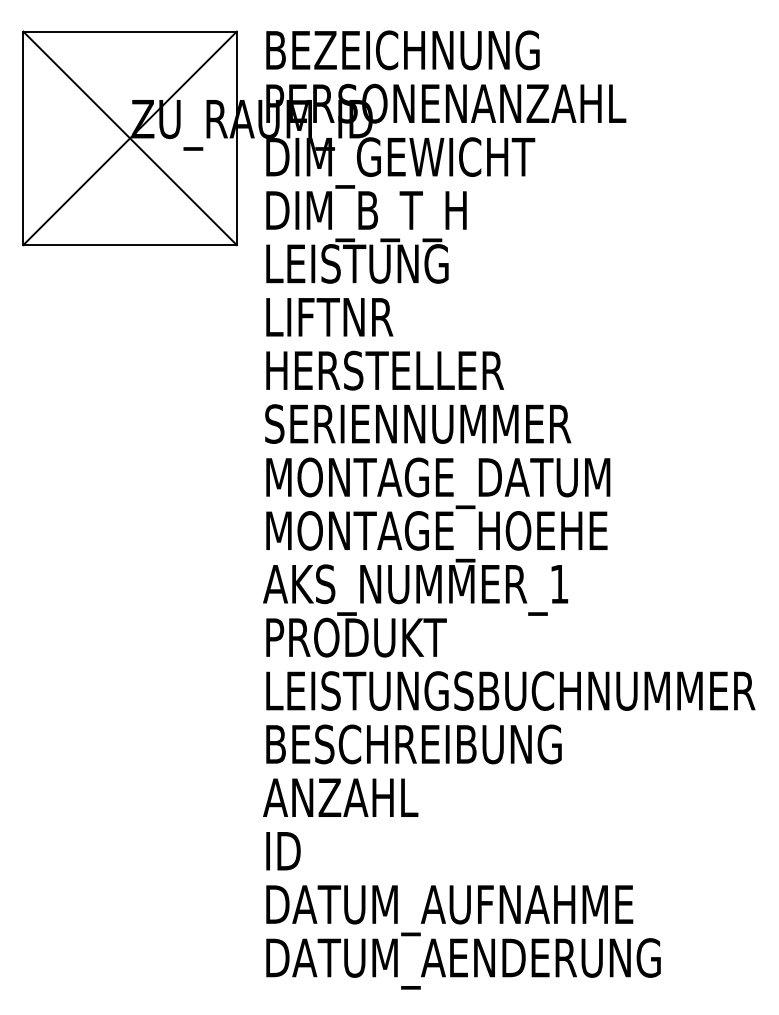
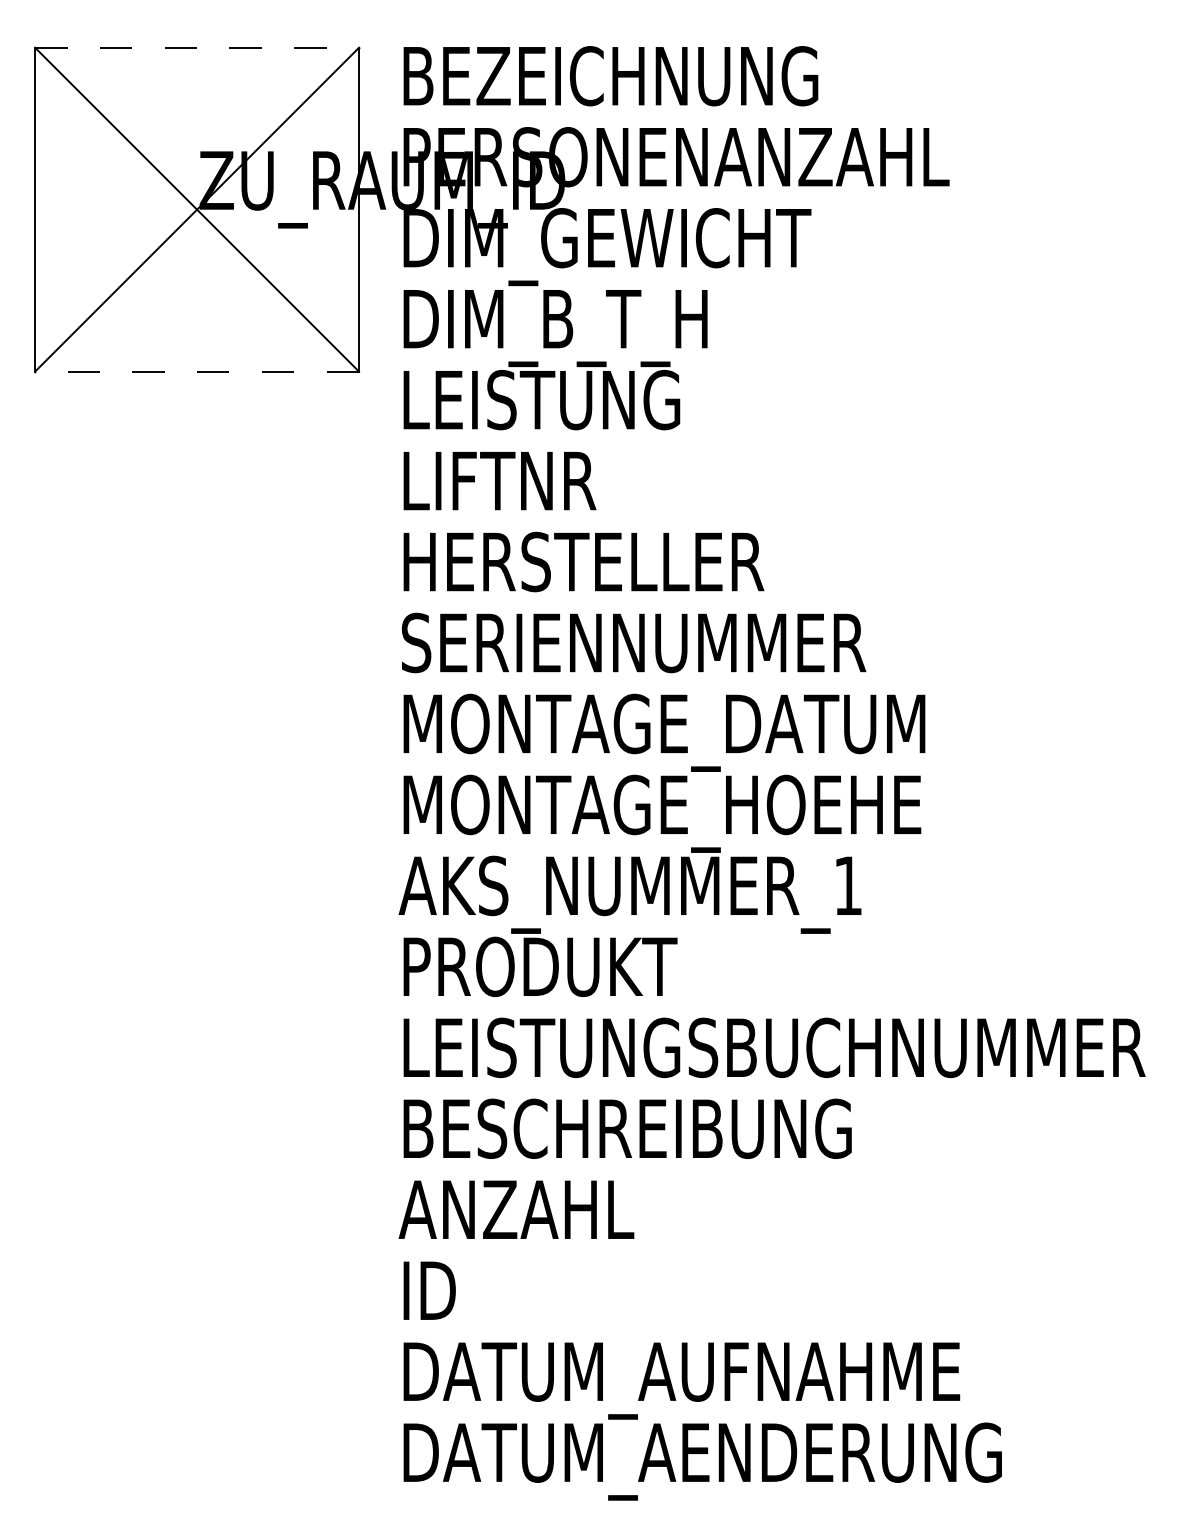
line: (130, 31) -> (197, 47), solid -> dashed
line: (130, 245) -> (197, 372), solid -> dashed

